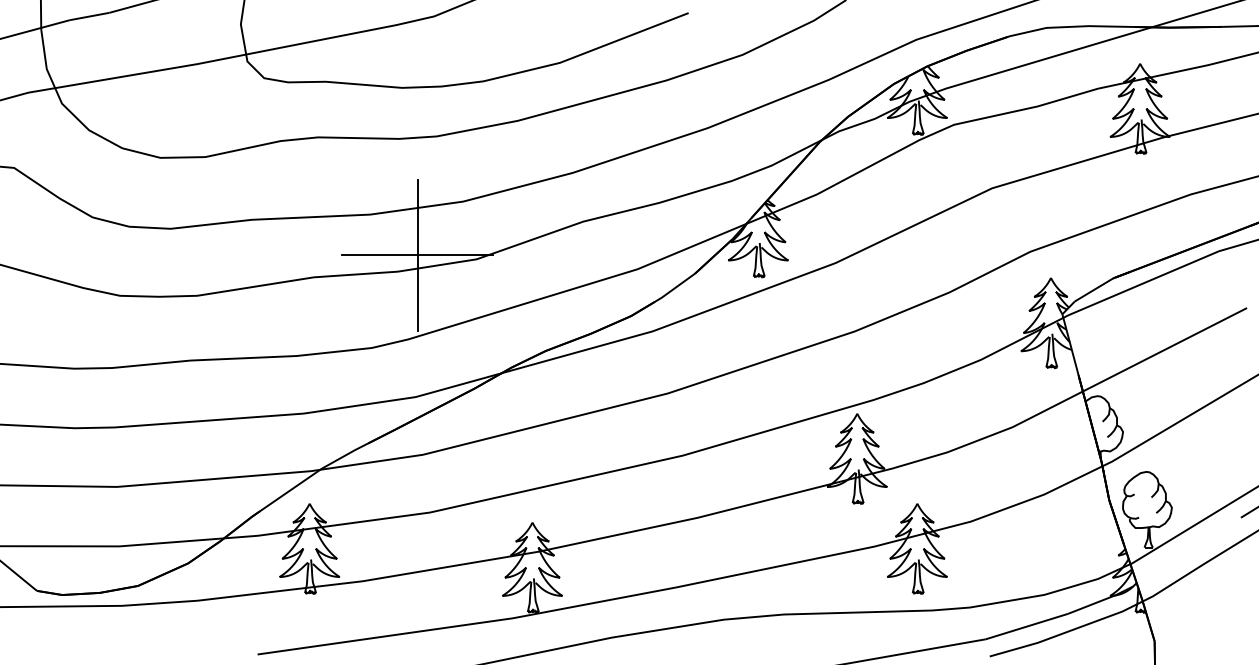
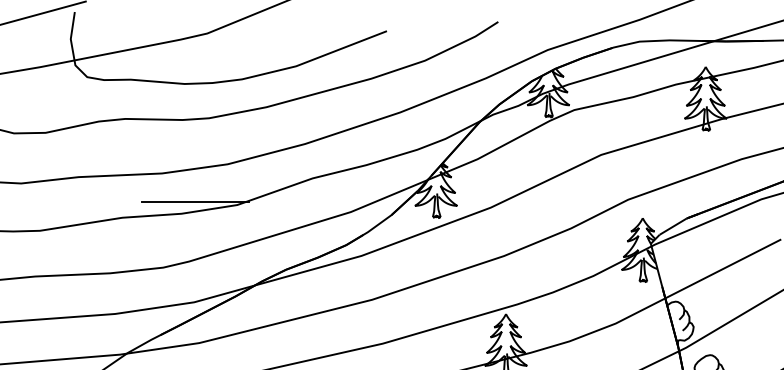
line: (417, 254) -> (195, 201), removed

